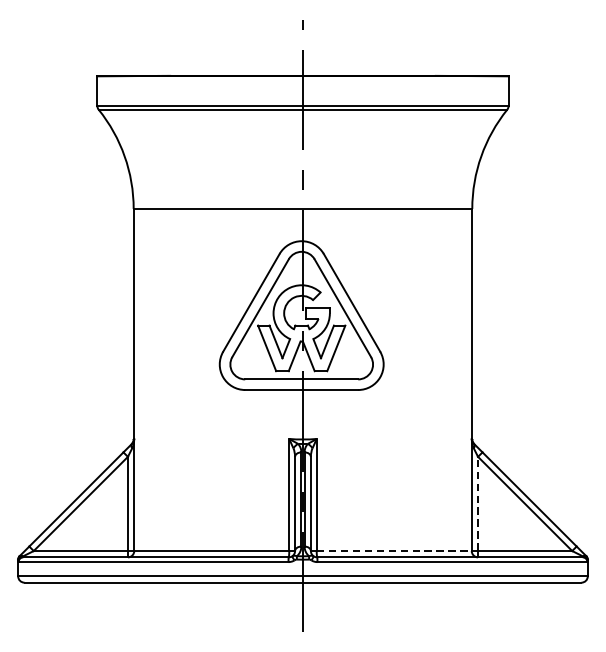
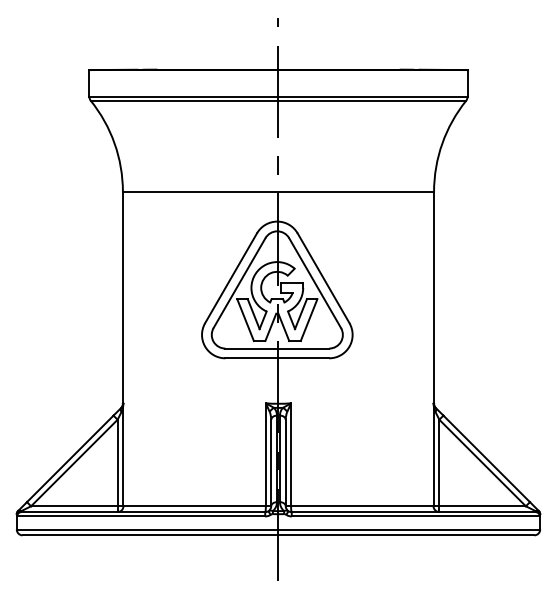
line: (478, 503) -> (439, 462), dashed -> solid
line: (394, 551) -> (362, 506), dashed -> solid

